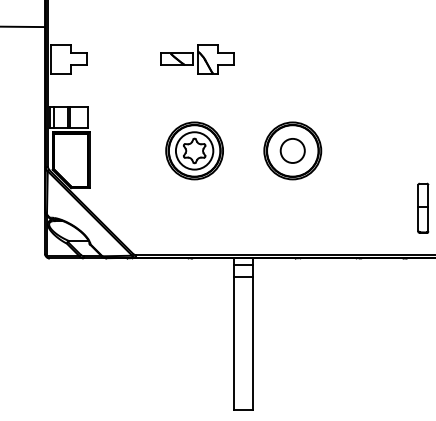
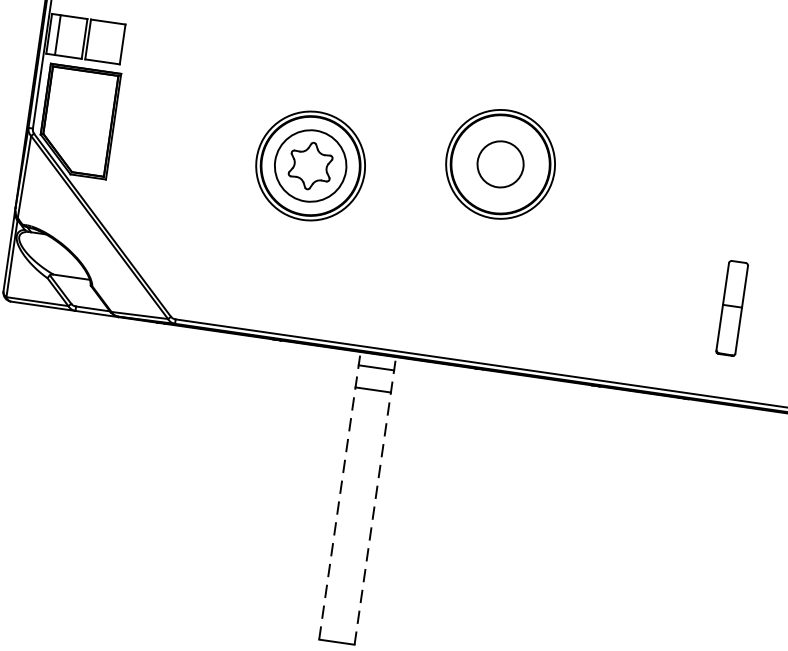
part: (194, 150) -> (310, 165), moved
line: (234, 334) -> (340, 496), solid -> dashed
line: (253, 334) -> (376, 501), solid -> dashed

